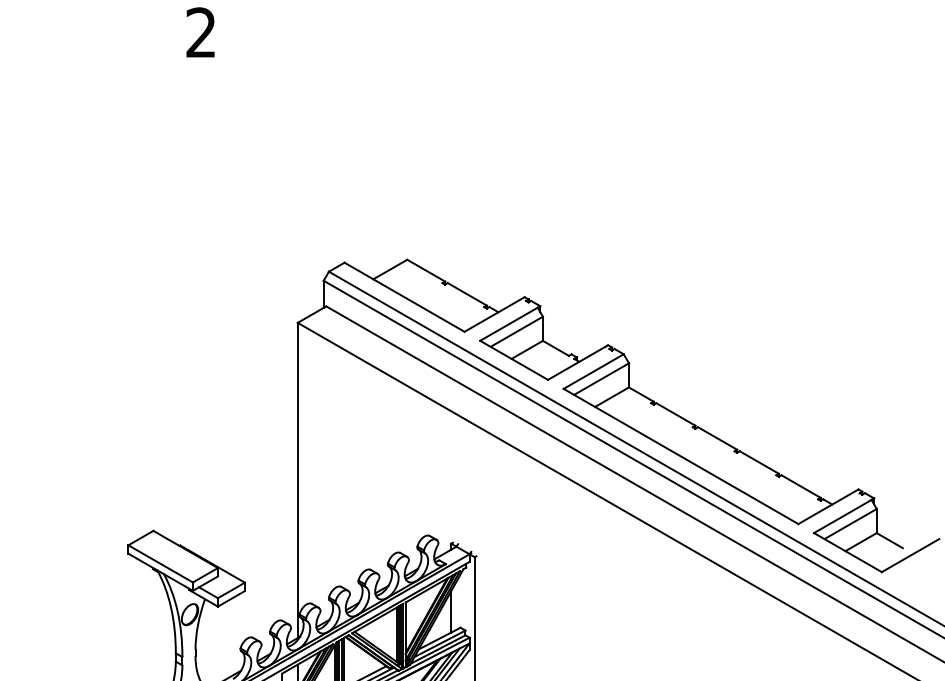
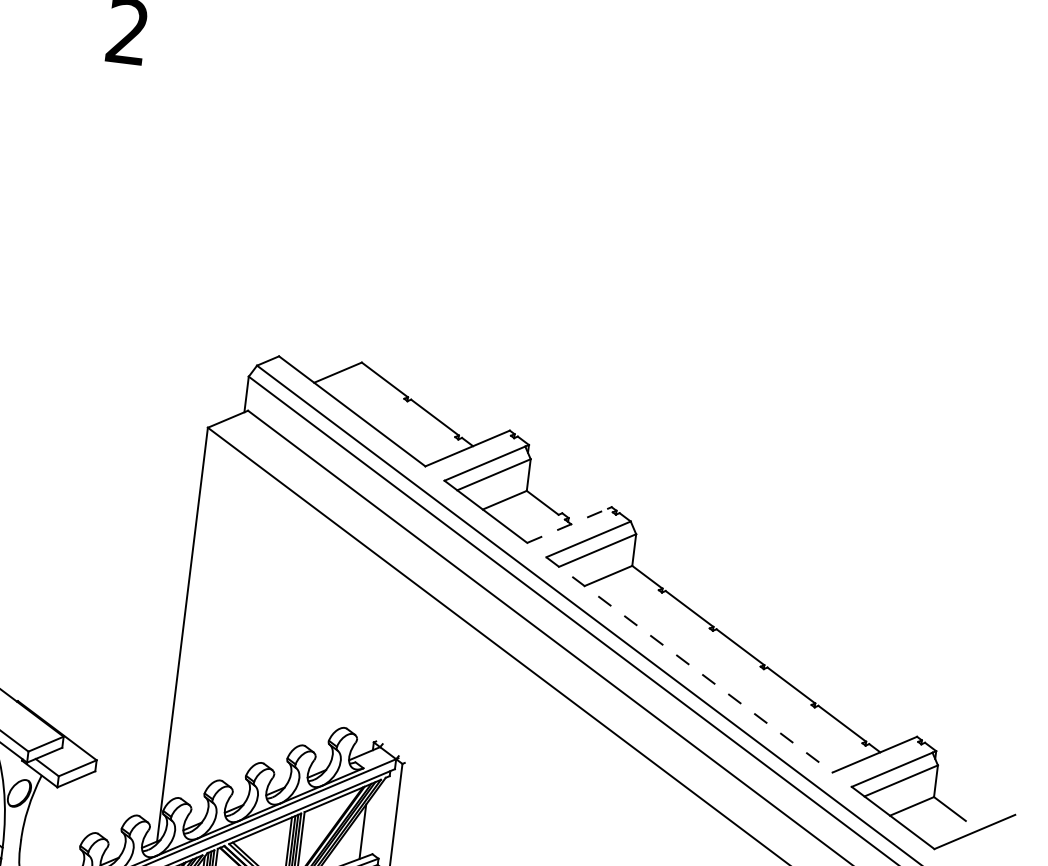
line: (577, 363) -> (568, 526), solid -> dashed
line: (681, 456) -> (690, 665), solid -> dashed

